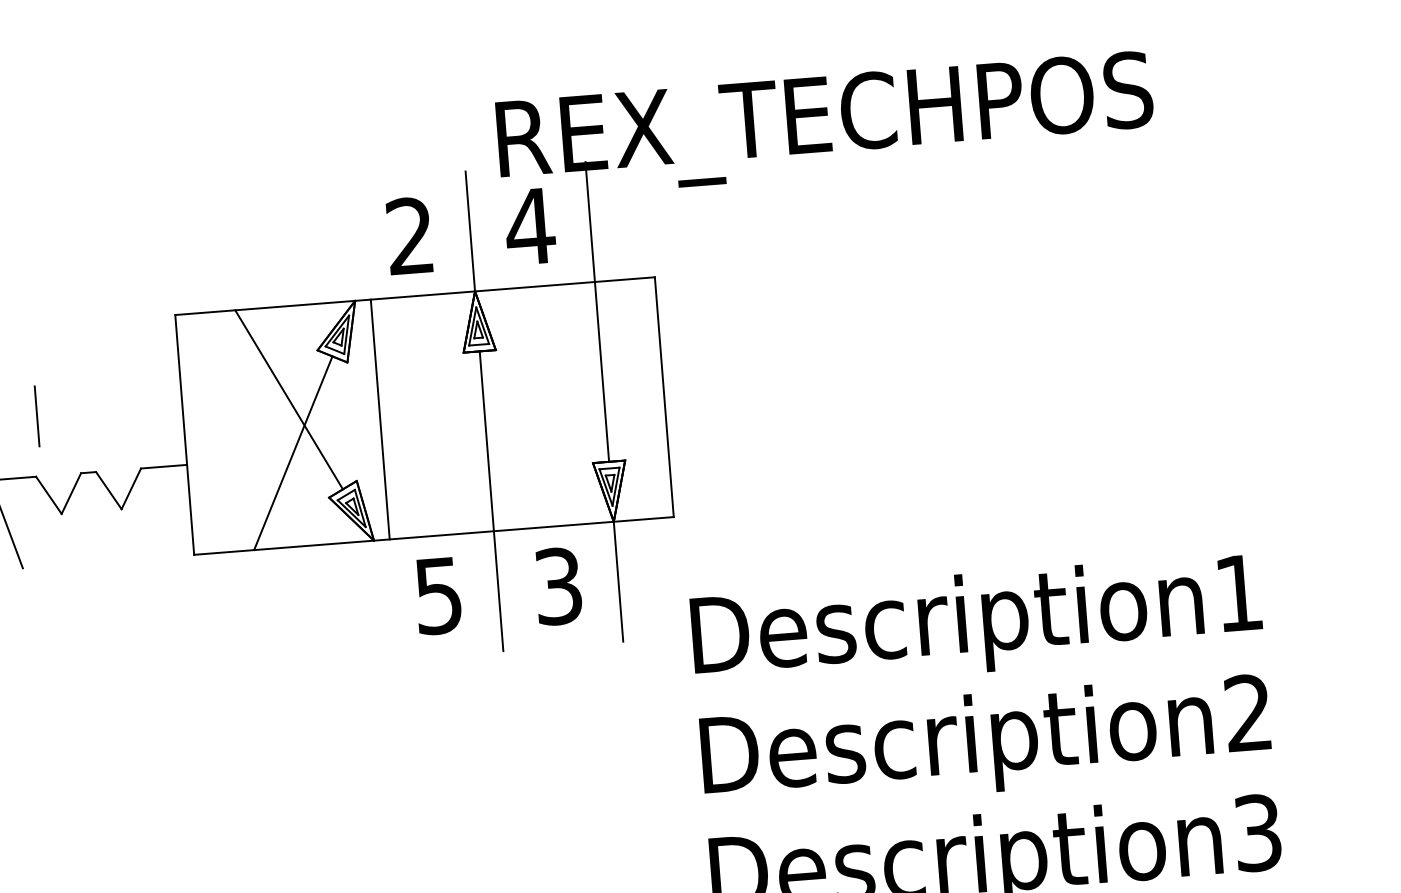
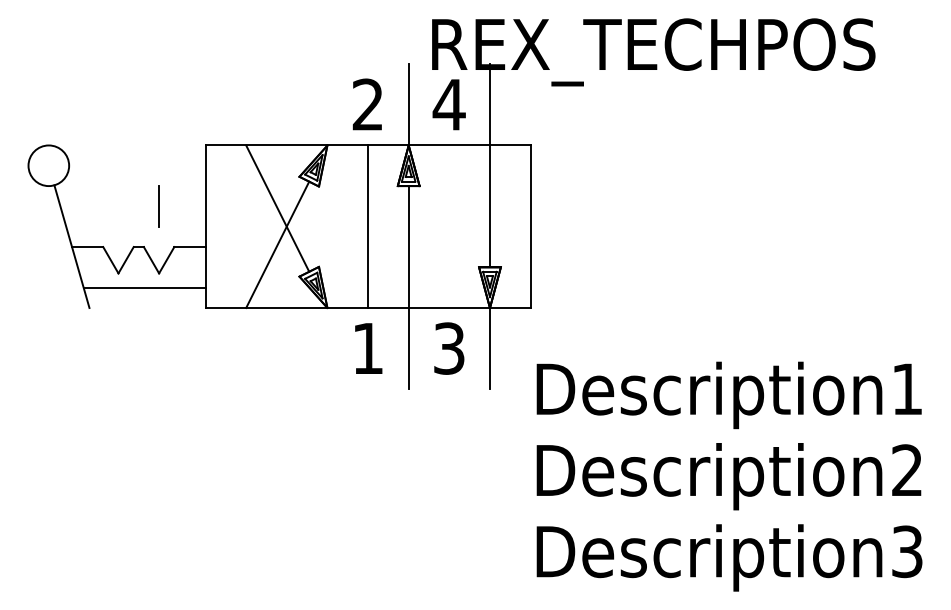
line: (36, 416) -> (158, 206), moved
line: (380, 419) -> (368, 226), moved
line: (101, 531) -> (144, 287), added
text: (437, 595) -> (367, 348), 5 -> 1

